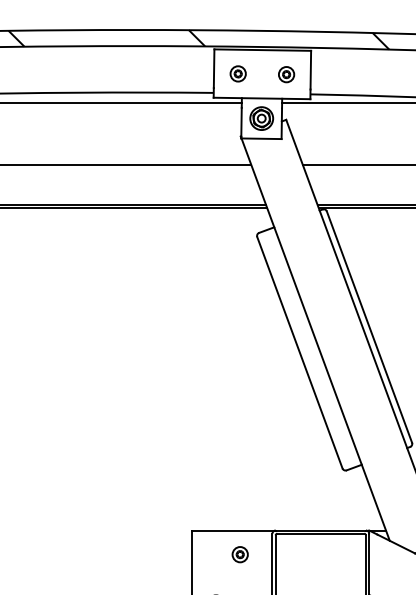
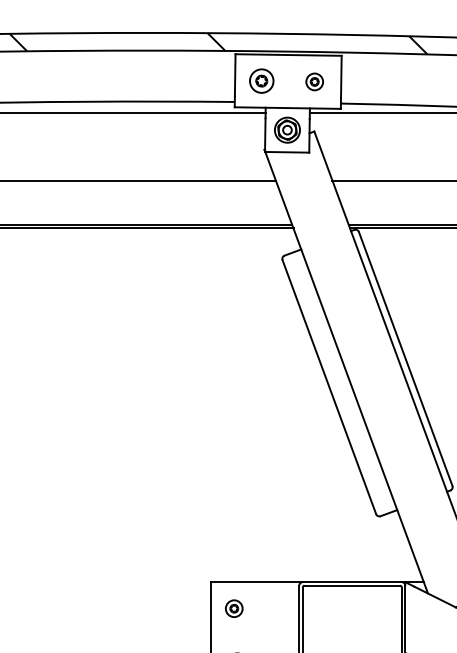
part: (237, 73) -> (260, 80), size x1.4
part: (239, 554) -> (233, 608), moved

